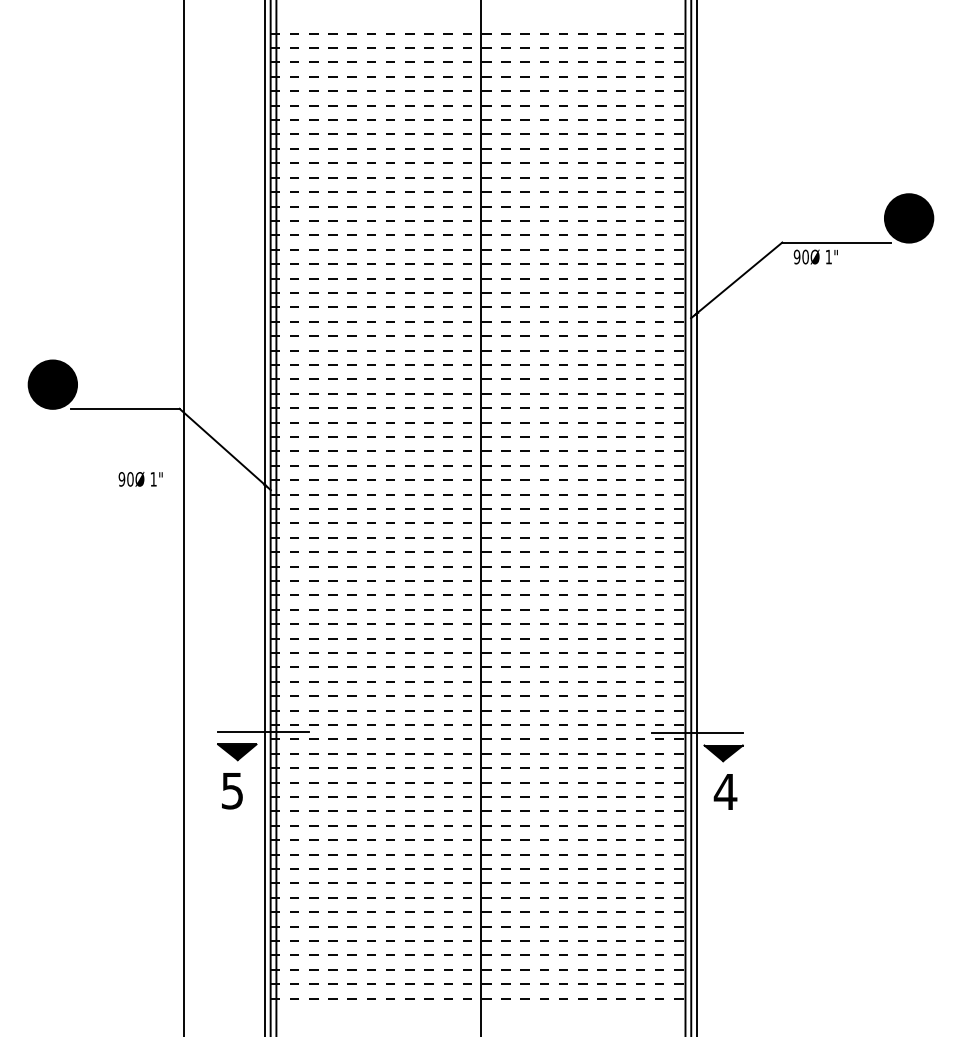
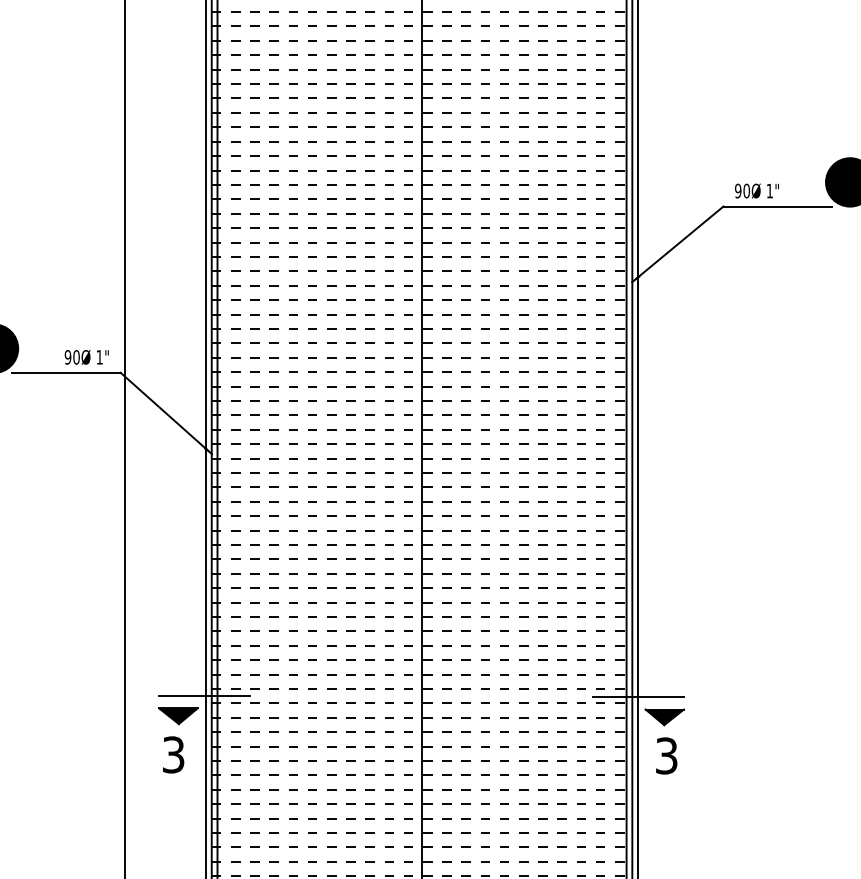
text: (815, 256) -> (756, 190), moved
text: (140, 479) -> (86, 357), moved
text: (232, 790) -> (173, 754), 5 -> 3
text: (725, 791) -> (666, 755), 4 -> 3

